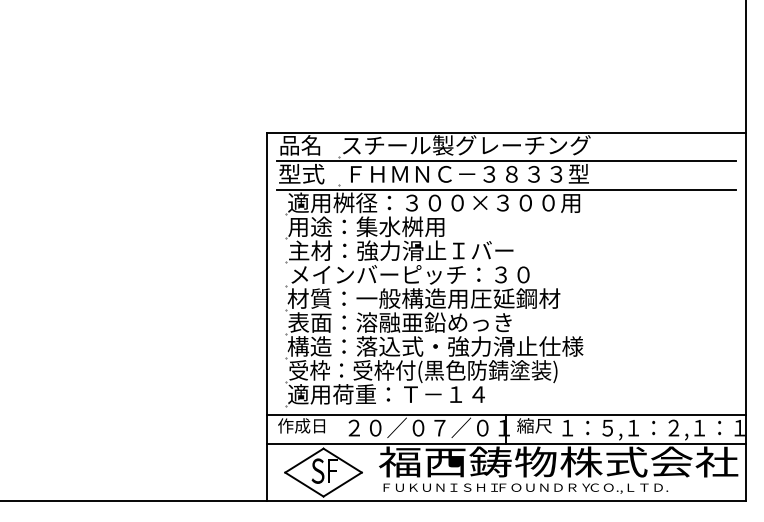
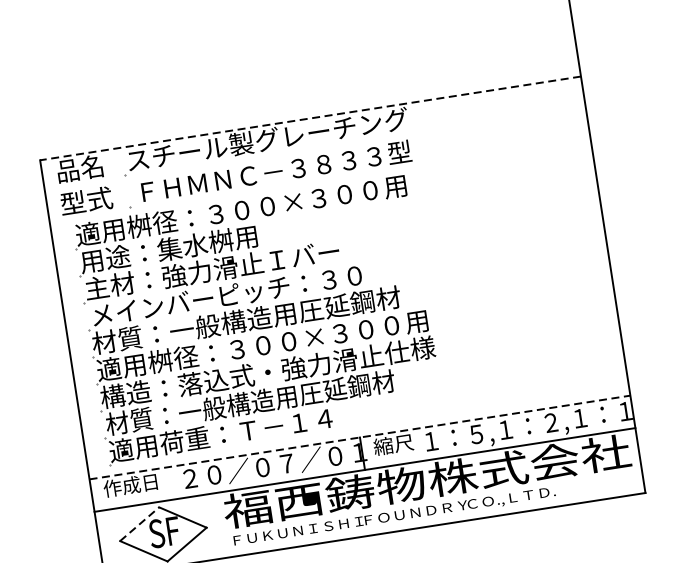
line: (505, 132) -> (309, 118), solid -> dashed
line: (506, 161) -> (315, 150), removed
line: (506, 190) -> (320, 183), removed
text: (434, 322) -> (262, 345), 表面：溶融亜鉛めっき -> 適用桝径：３００×３００用
text: (422, 371) -> (257, 402), 受枠：受枠付(黒色防錆塗装) -> 材質：一般構造用圧延鋼材
line: (506, 415) -> (360, 437), solid -> dashed
line: (304, 460) -> (139, 524), solid -> dashed

